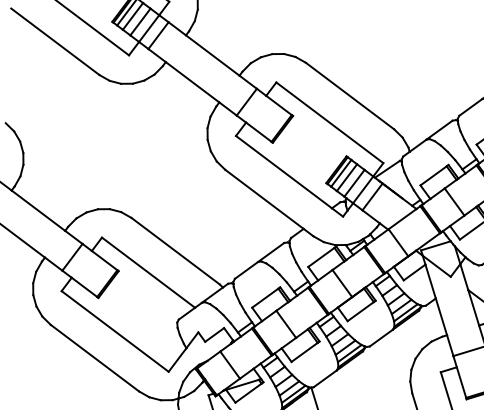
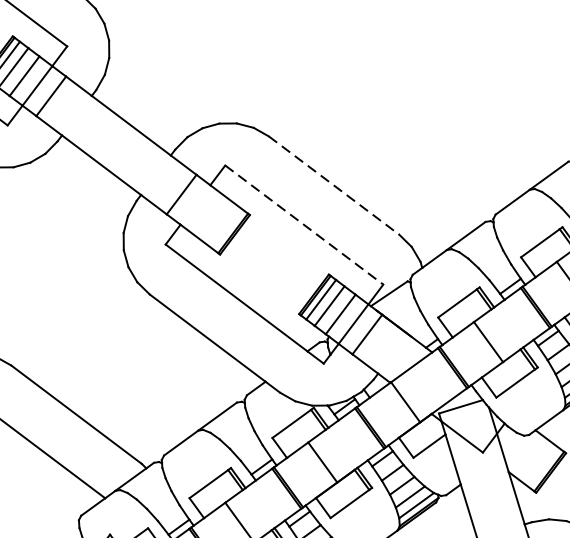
line: (350, 96) -> (334, 186), solid -> dashed
line: (330, 123) -> (305, 226), solid -> dashed

